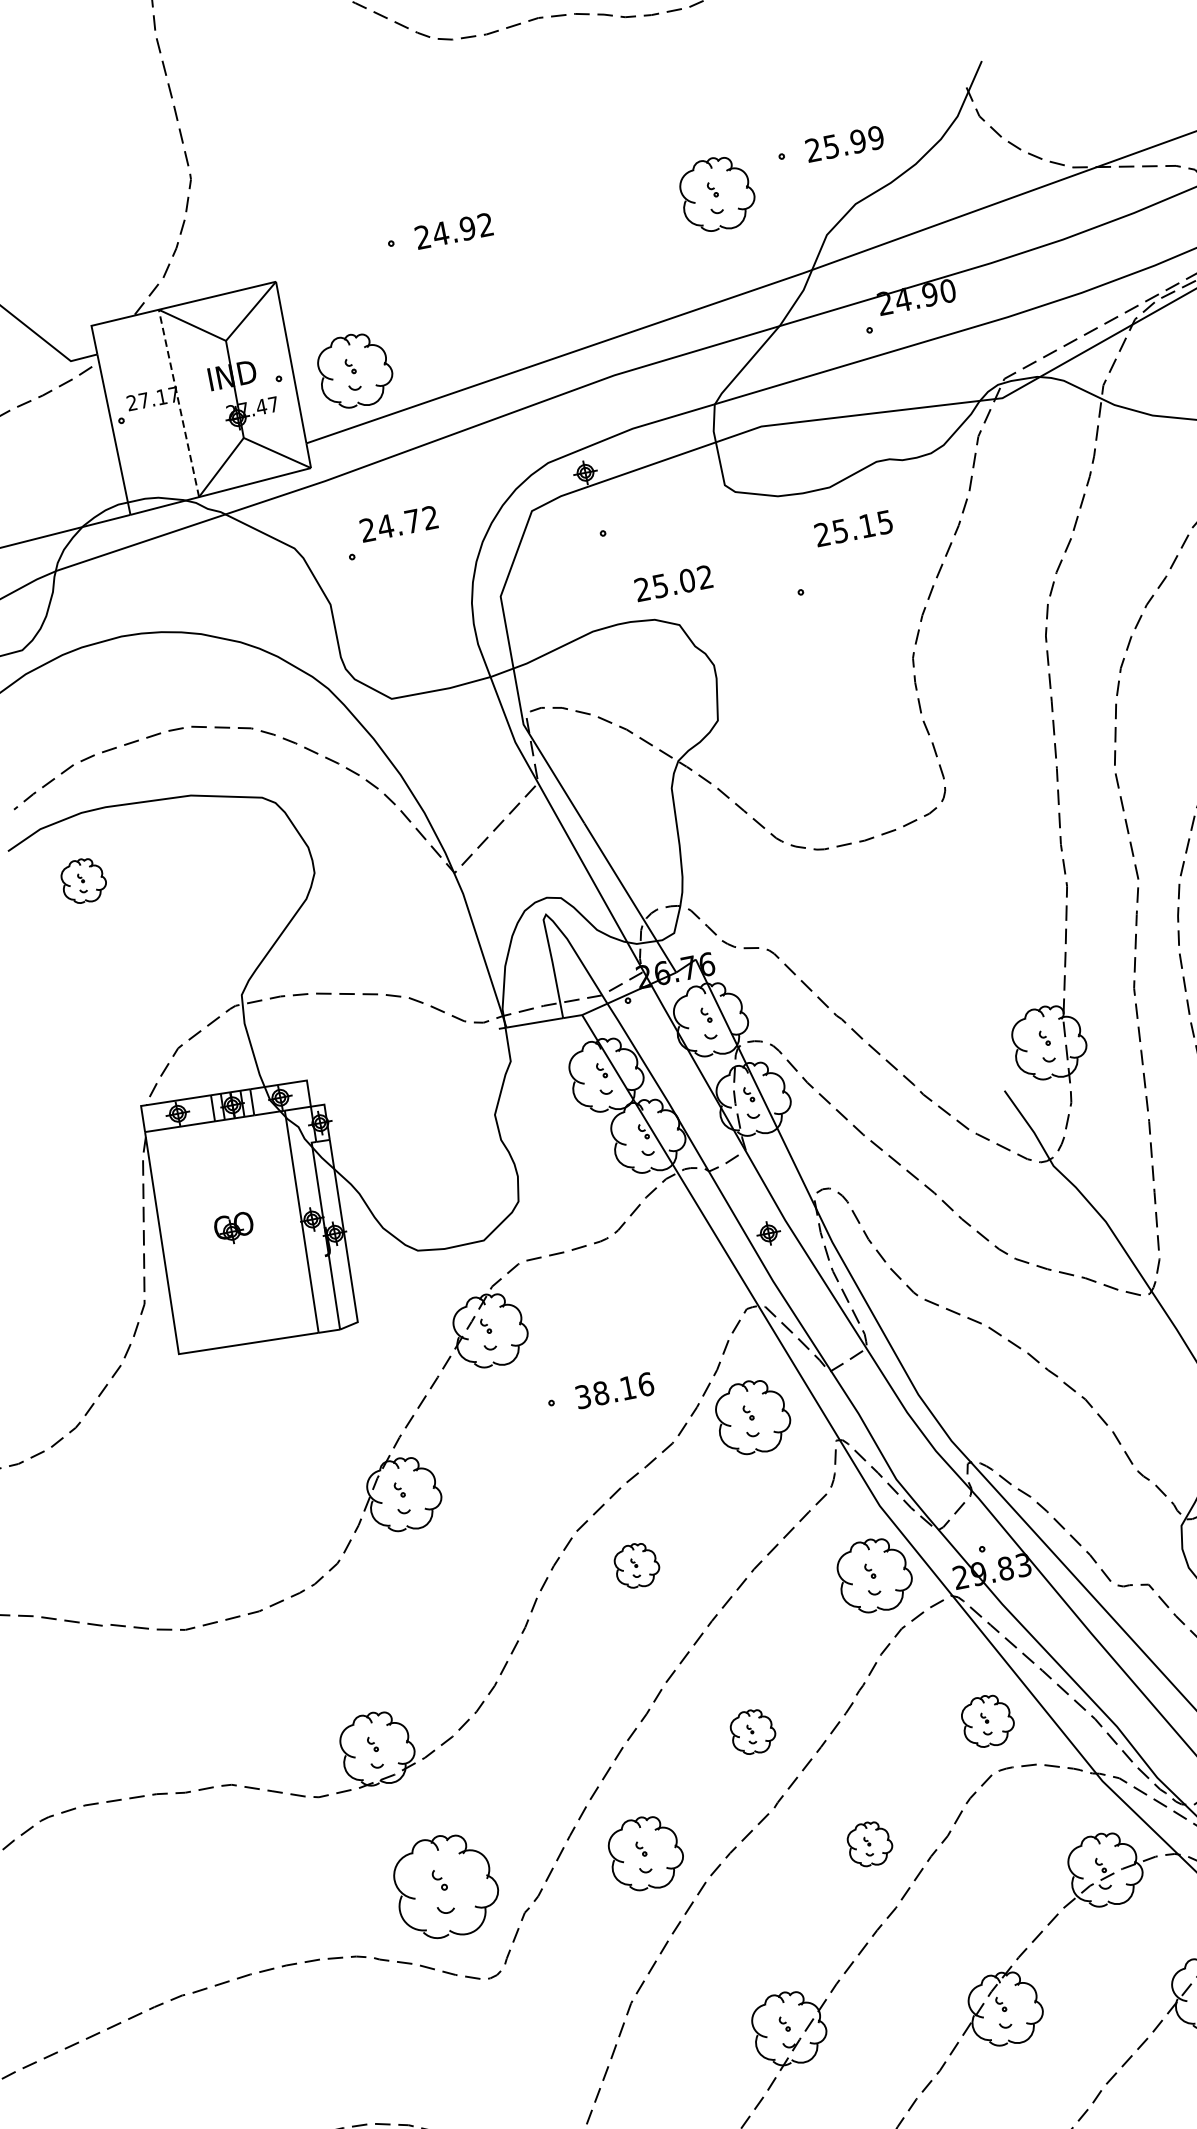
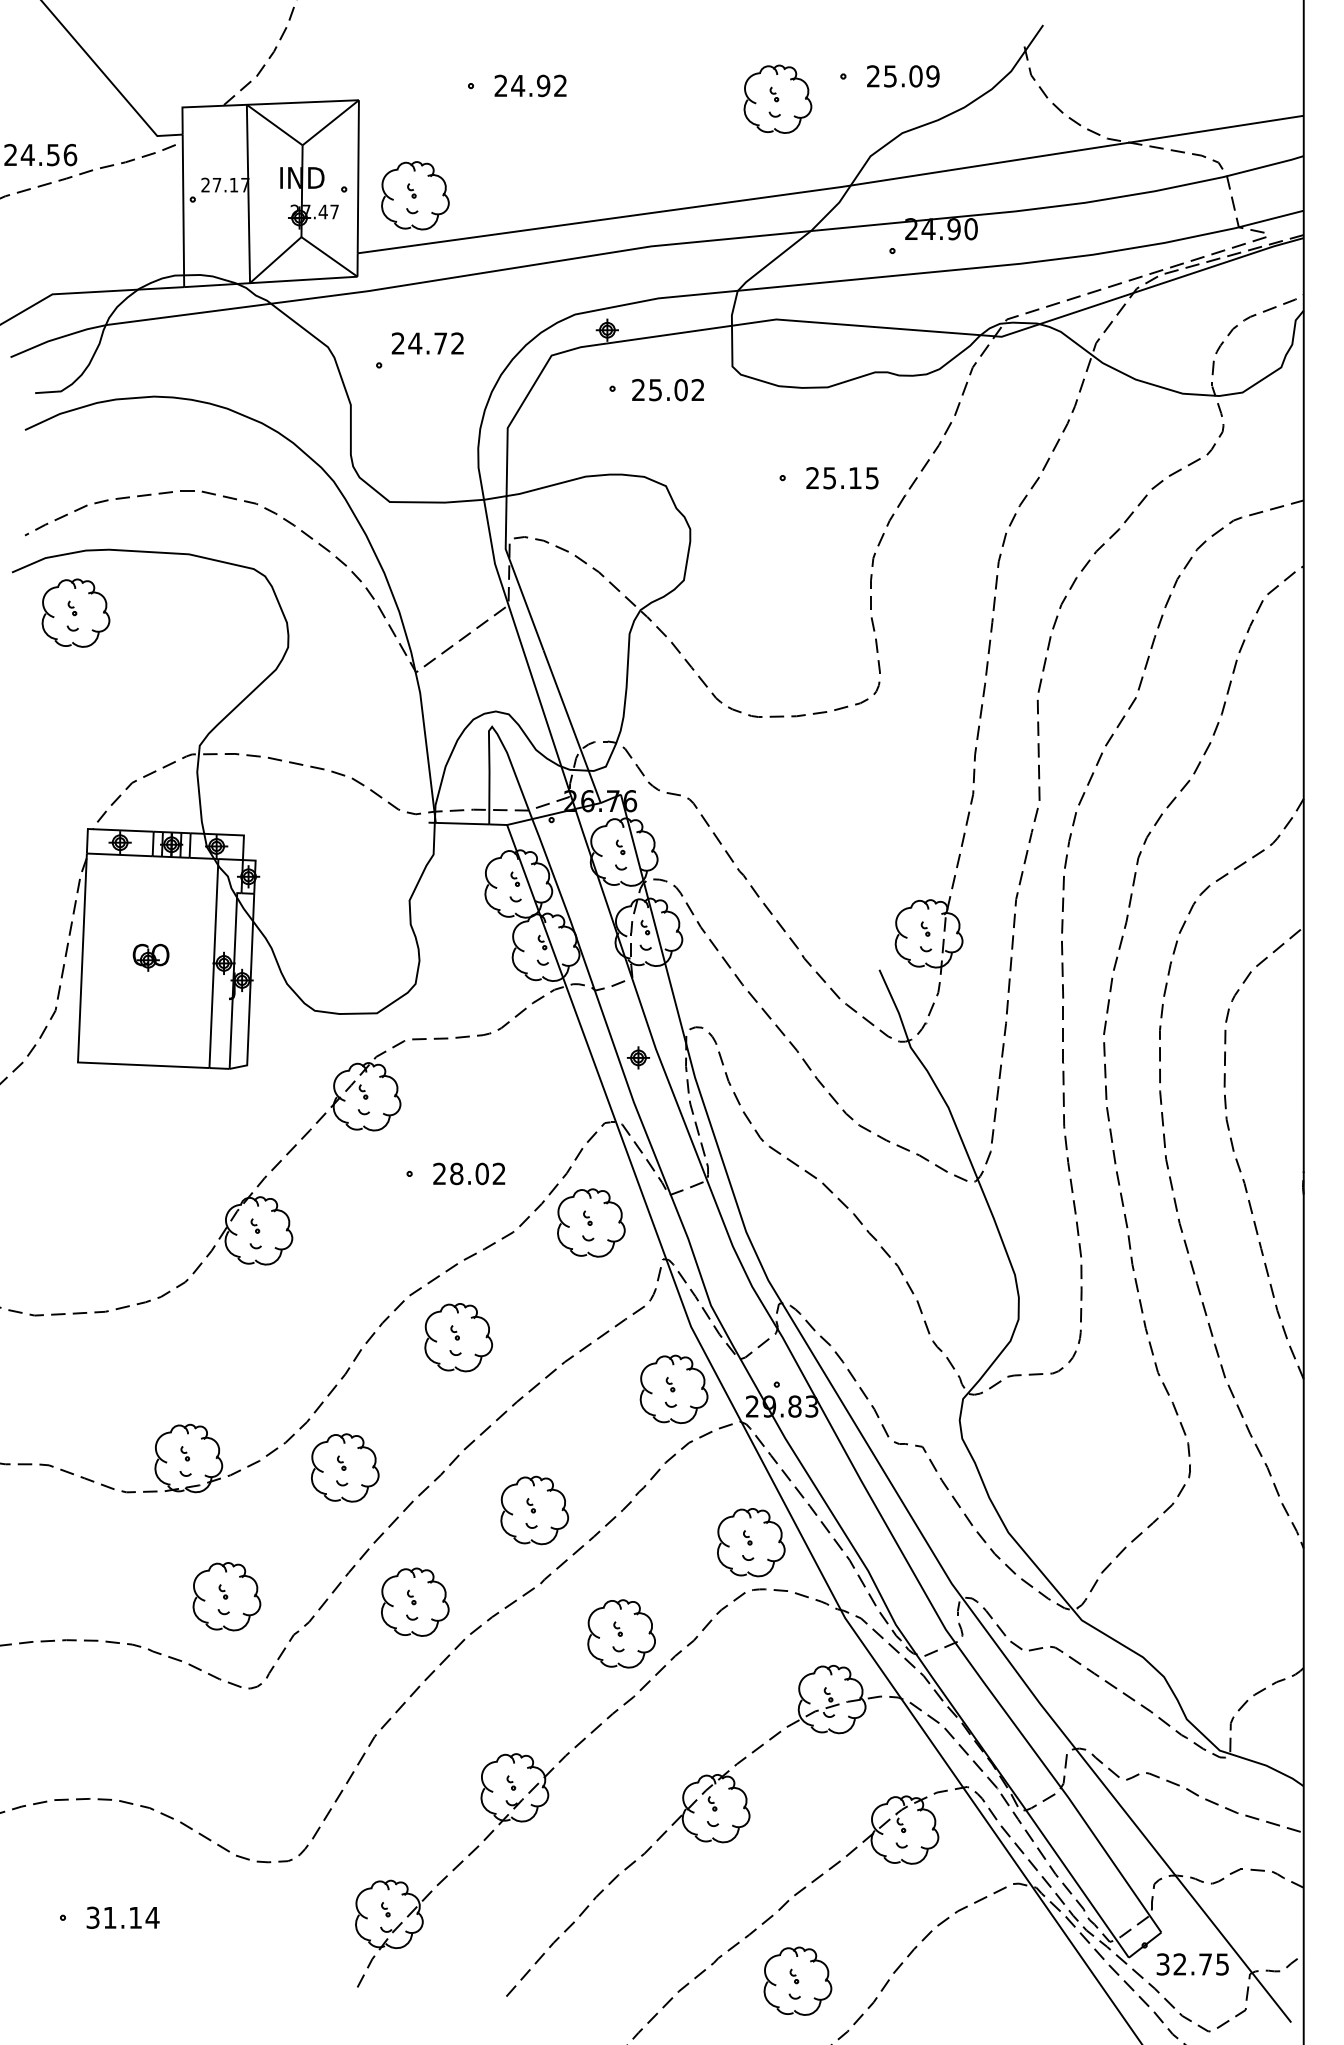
text: (857, 141) -> (915, 76), 25.99 -> 25.09
line: (178, 402) -> (248, 193), dashed -> solid
text: (853, 528) -> (842, 478), moved
text: (673, 583) -> (667, 390), moved
part: (83, 880) -> (75, 612), size x1.67
text: (614, 1390) -> (469, 1173), 38.16 -> 28.02
part: (636, 1565) -> (458, 1337), size x1.67
part: (988, 1720) -> (751, 1542), size x1.43
part: (544, 1725) -> (345, 1467), added
part: (752, 1732) -> (534, 1510), size x1.67
part: (869, 1843) -> (621, 1633), size x1.67
part: (445, 1886) -> (226, 1596), size x0.71

